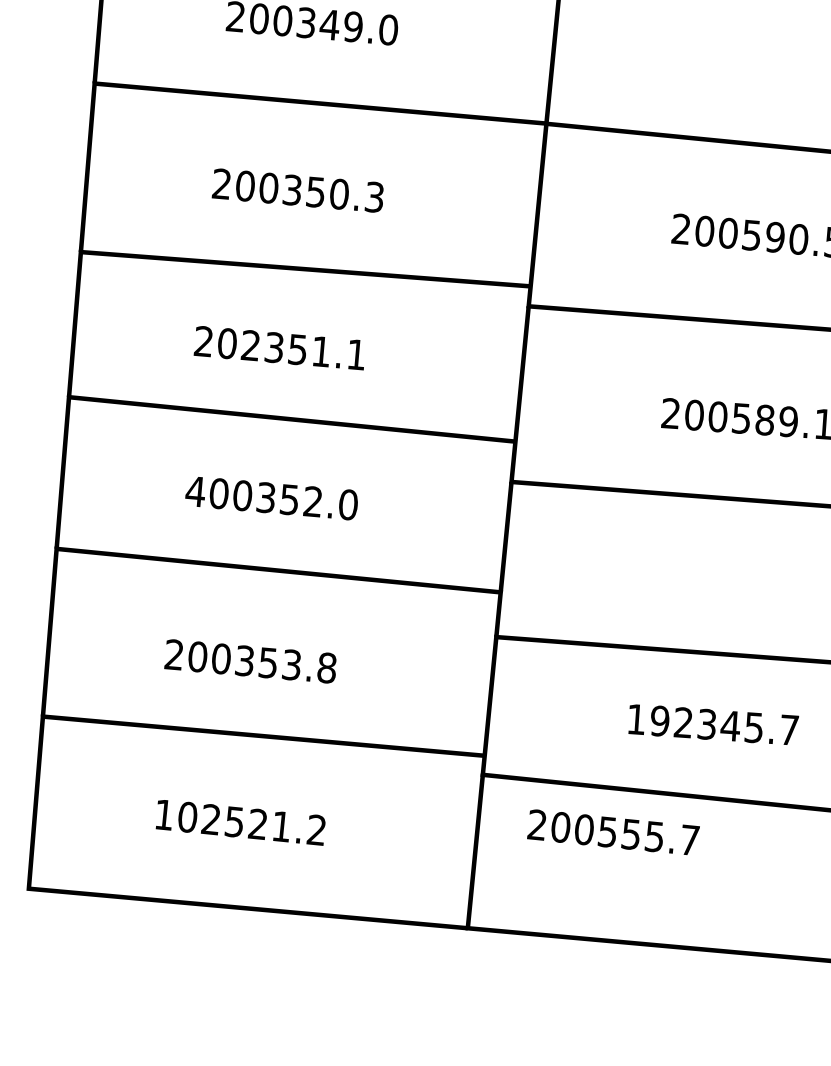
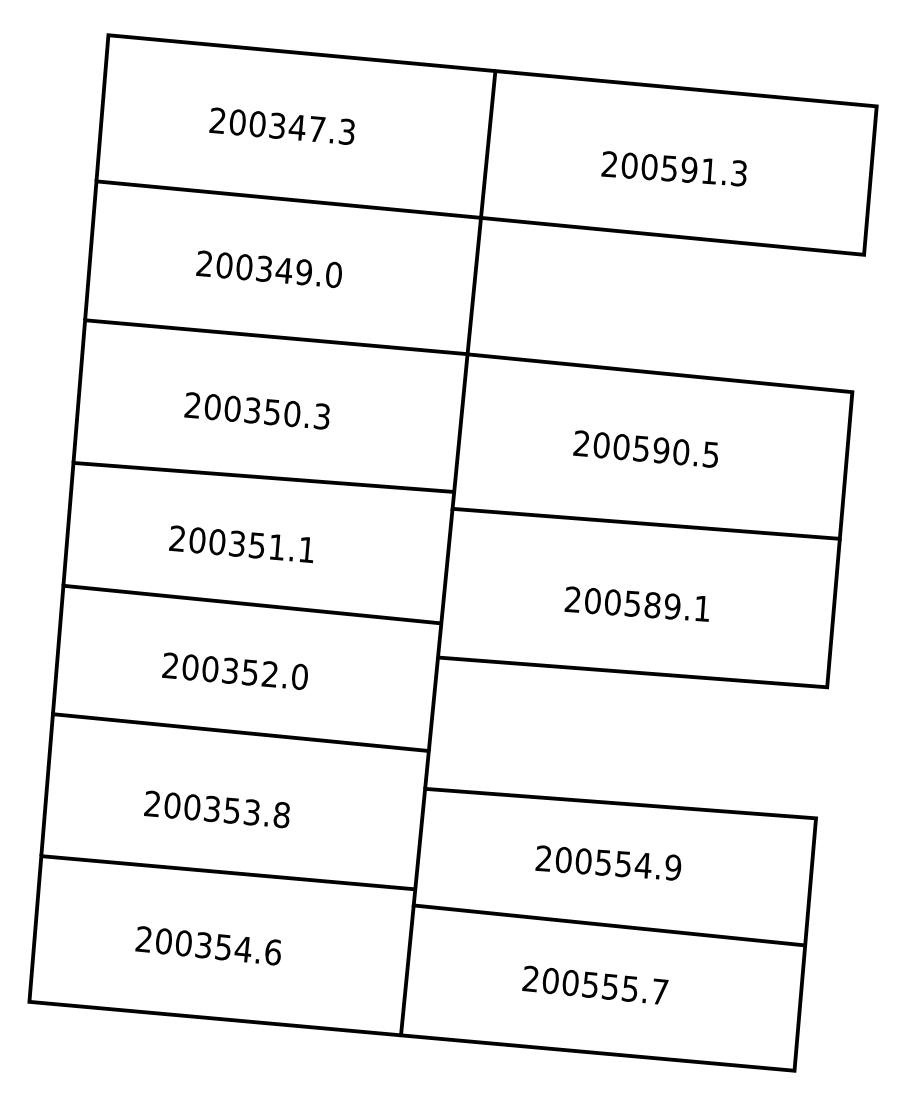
text: (249, 346) -> (216, 542), 202351.1 -> 200351.1
text: (194, 491) -> (169, 665), 400352.0 -> 200352.0
text: (712, 724) -> (608, 862), 192345.7 -> 200554.9
text: (239, 822) -> (207, 945), 102521.2 -> 200354.6
text: (613, 831) -> (595, 984), moved

